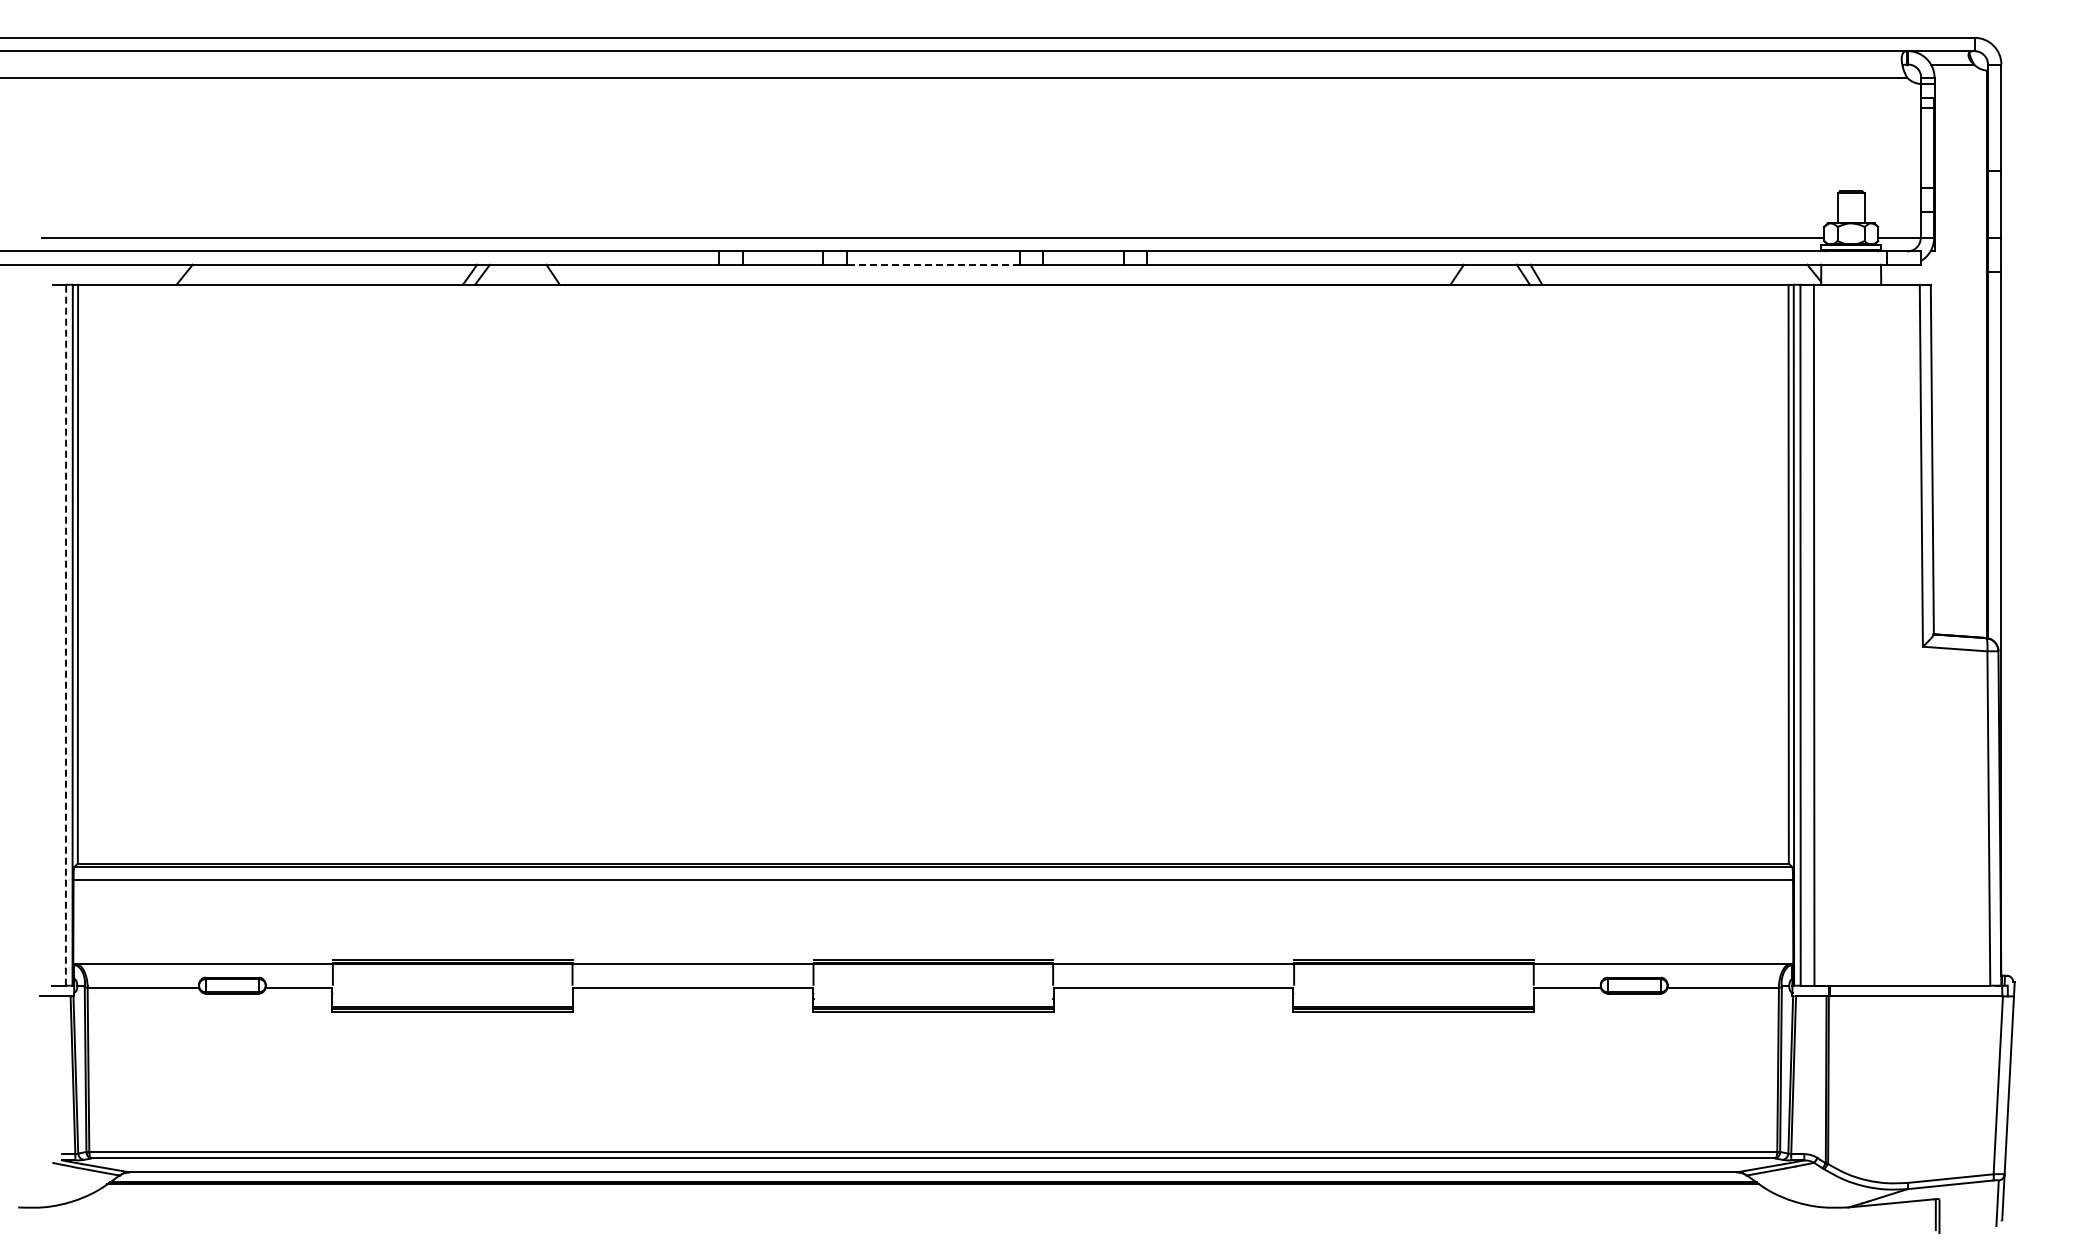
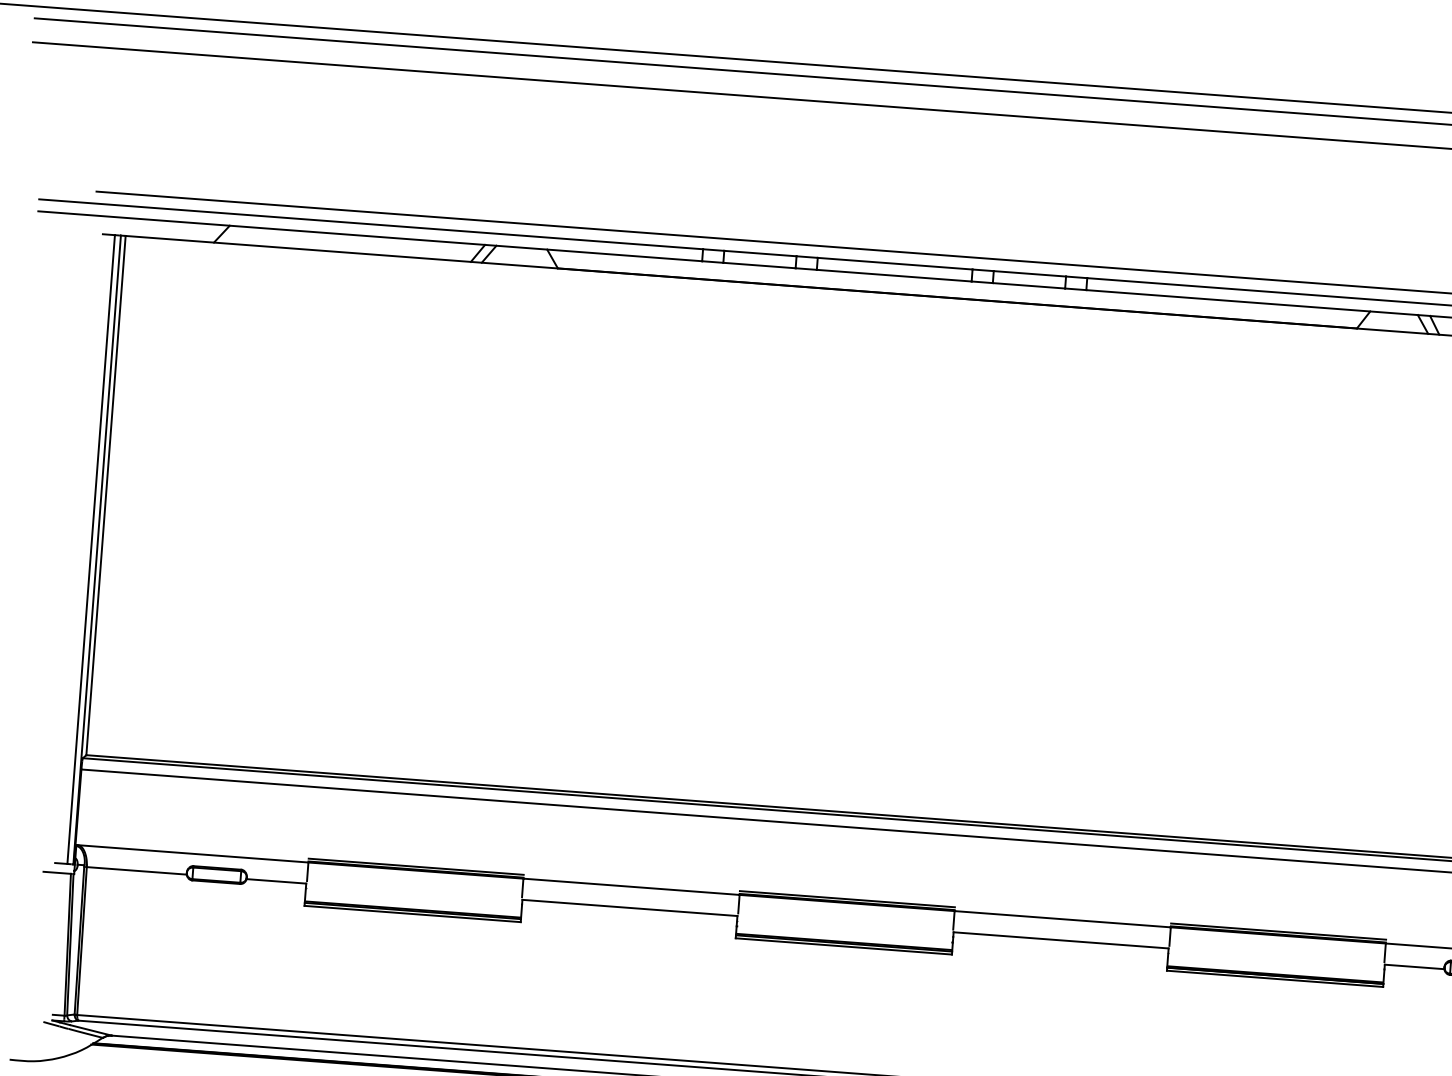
line: (932, 264) -> (893, 275), dashed -> solid
line: (66, 634) -> (91, 548), dashed -> solid

